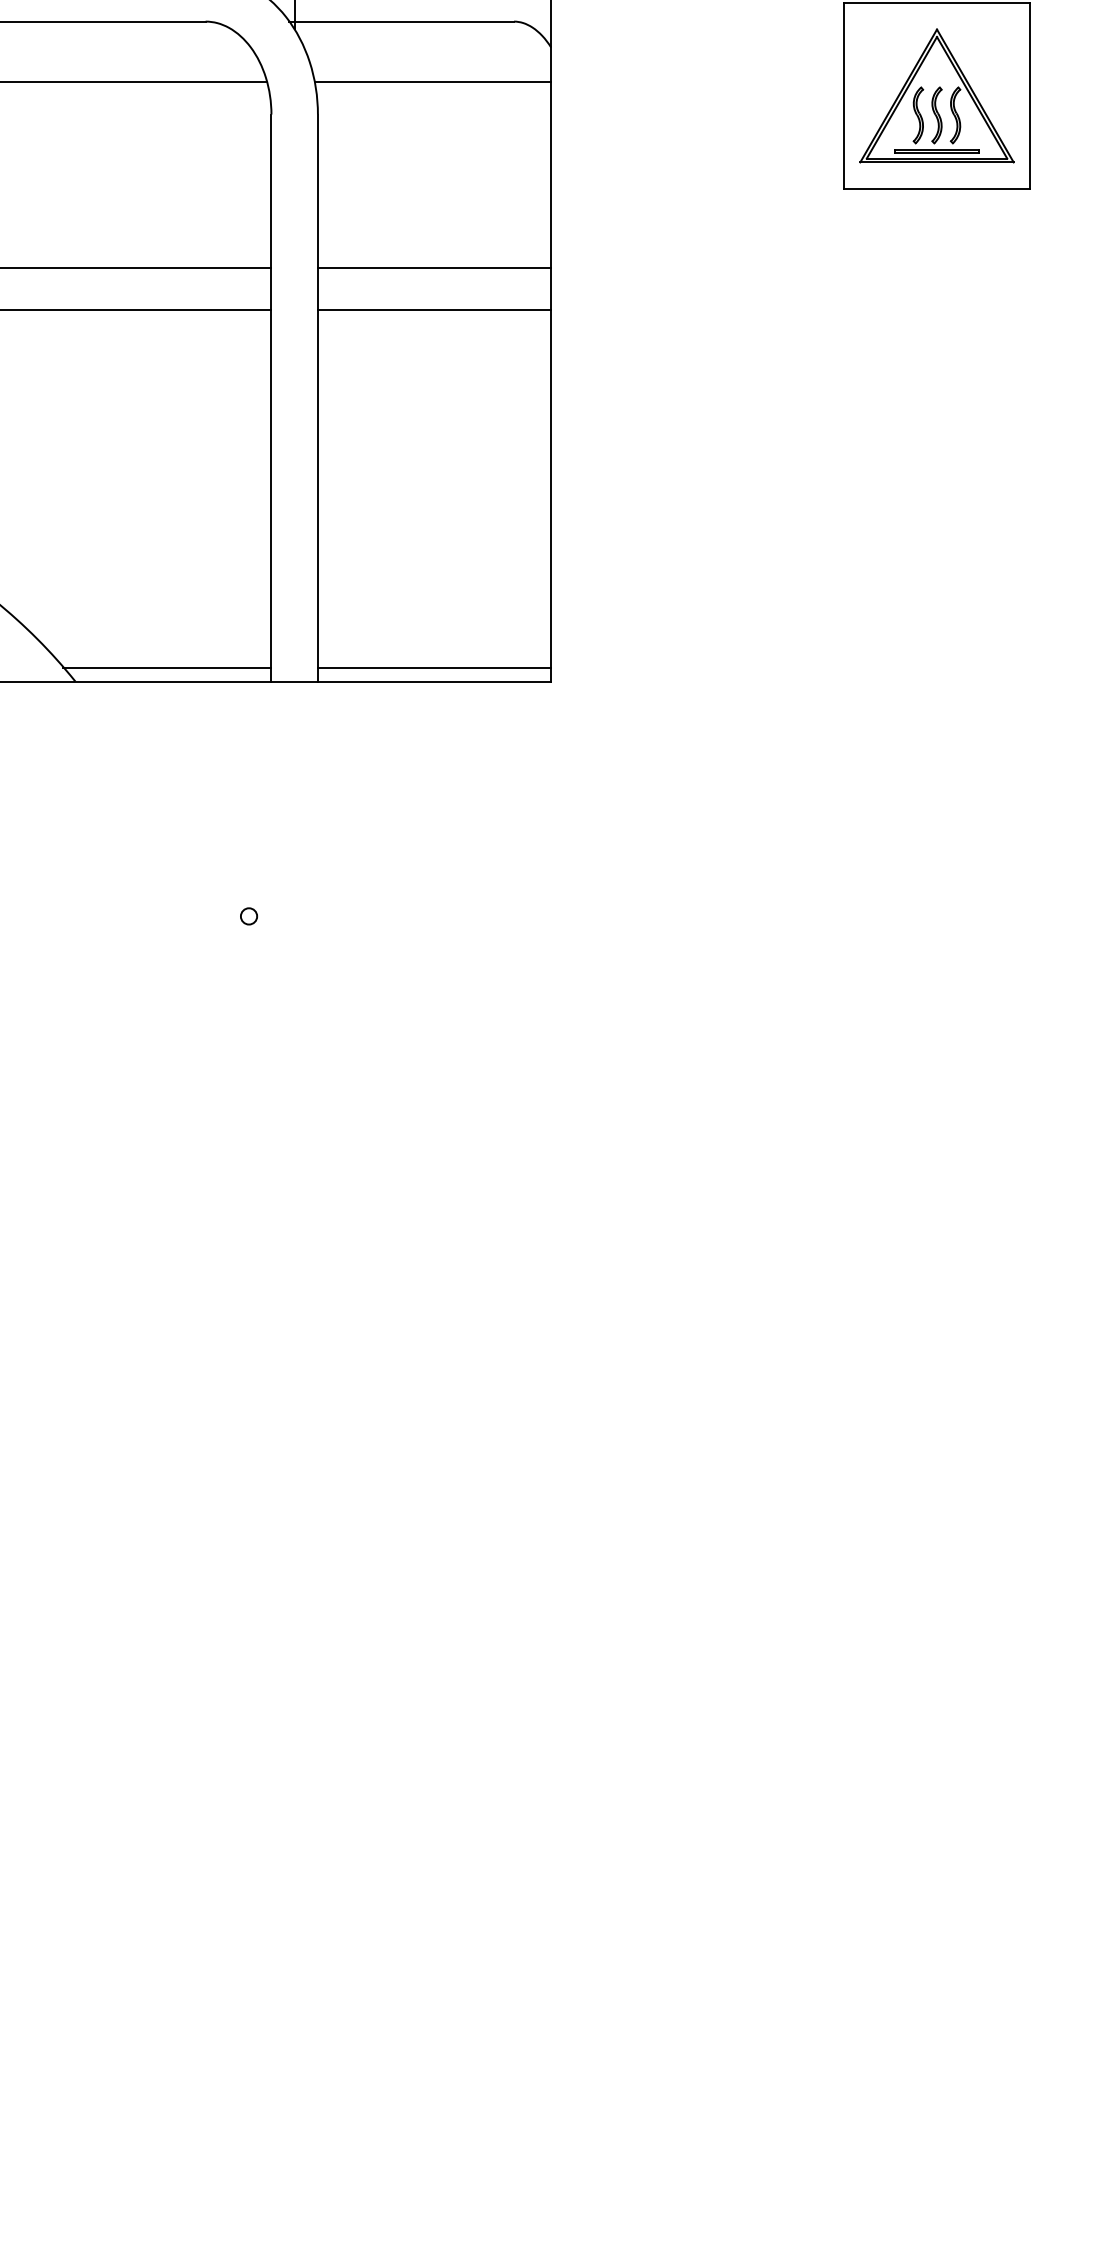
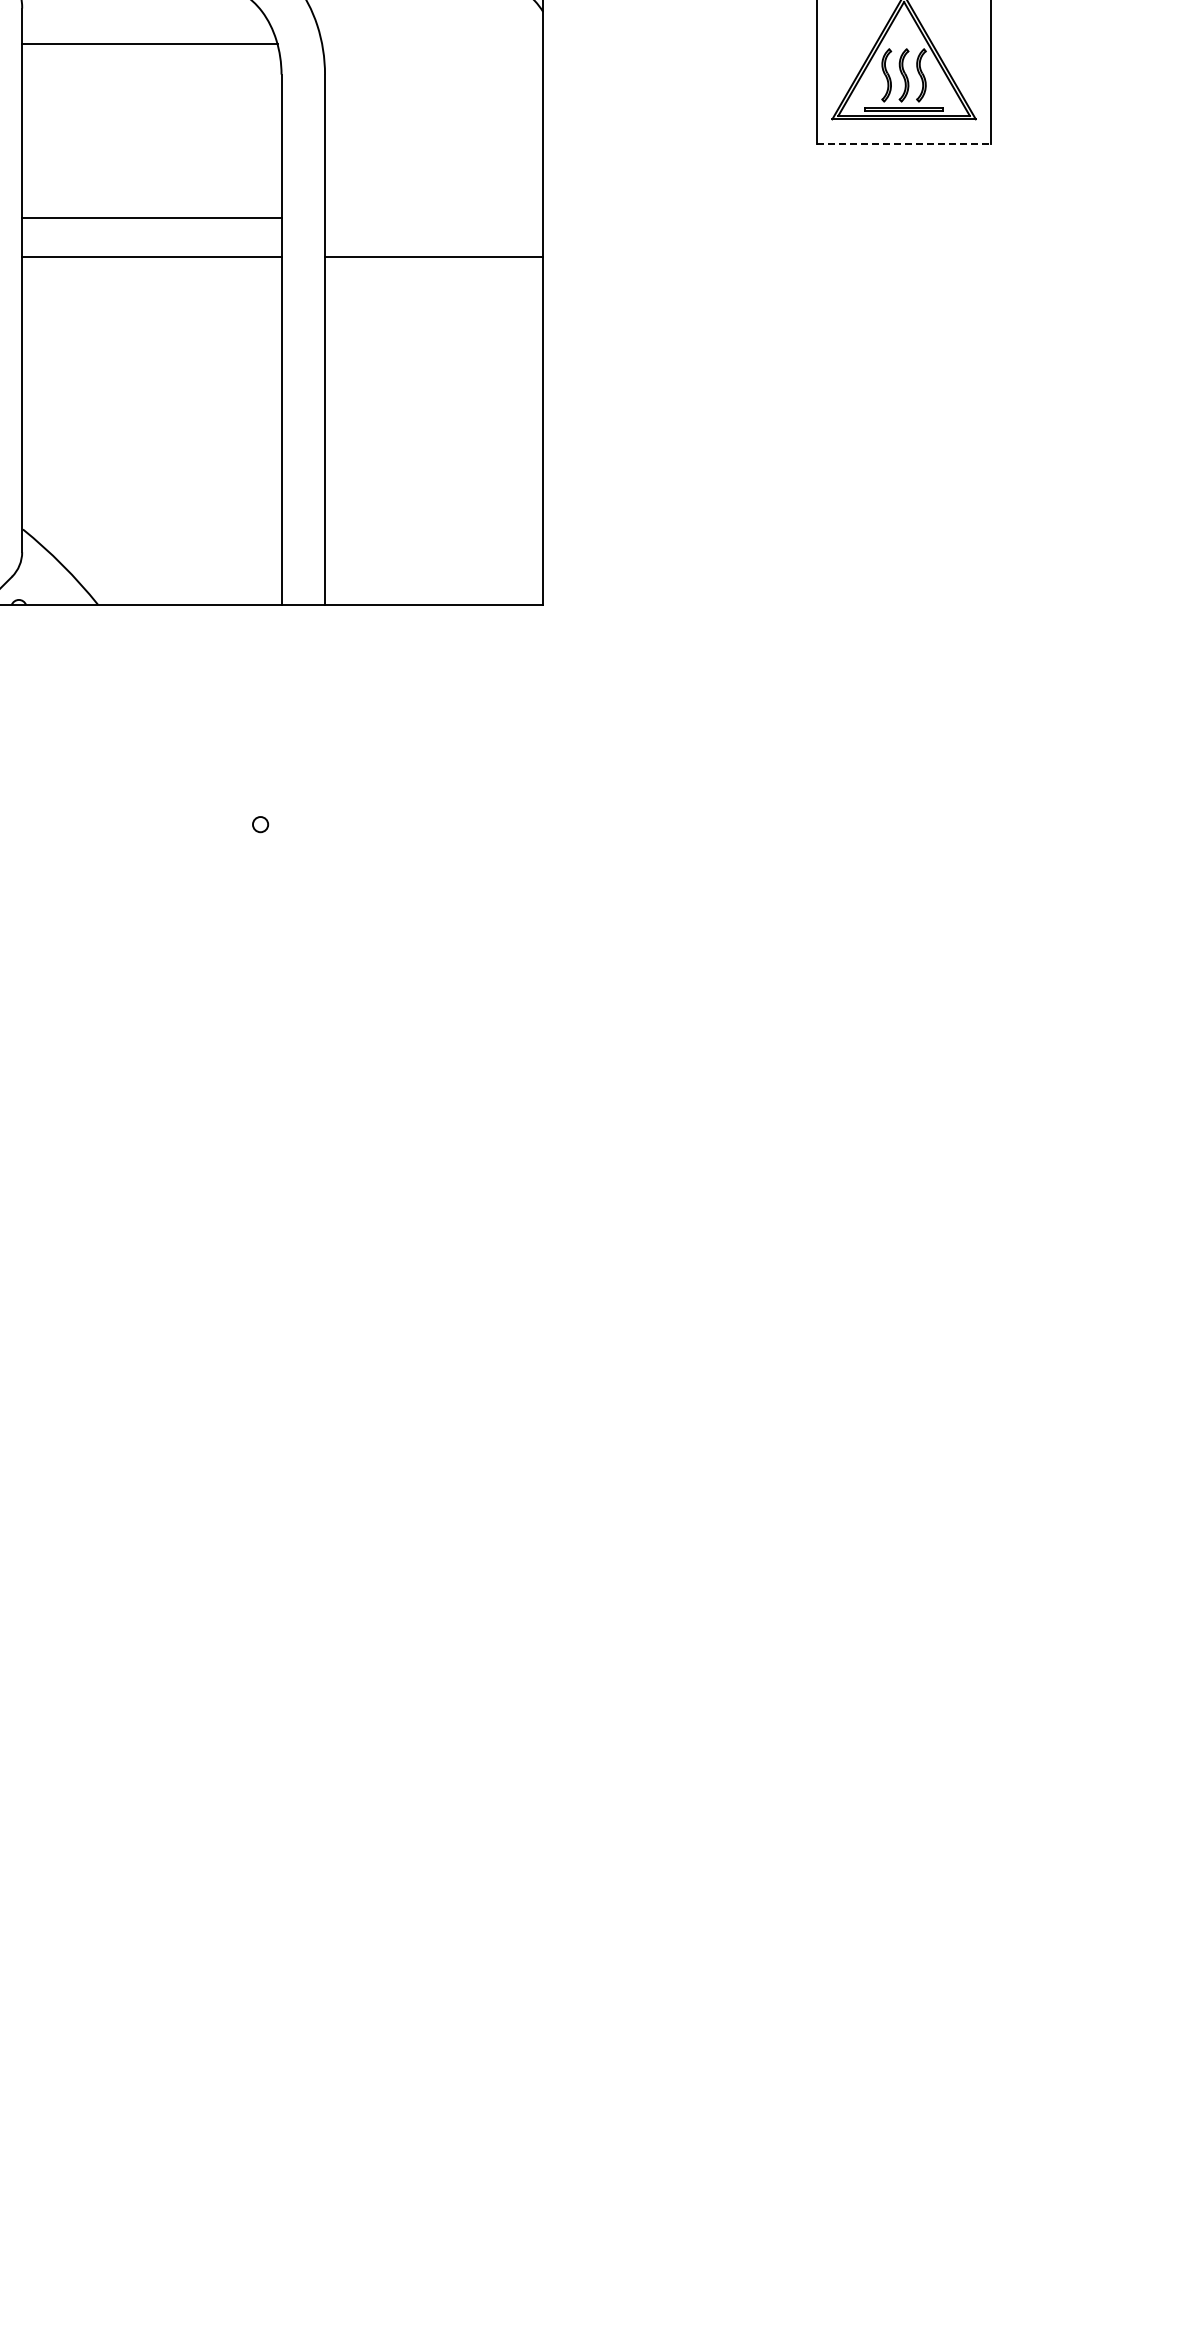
line: (432, 82) -> (432, 44), removed
line: (937, 189) -> (904, 144), solid -> dashed
line: (434, 268) -> (434, 218), removed
line: (166, 668) -> (183, 592), removed
line: (434, 668) -> (434, 592), removed

